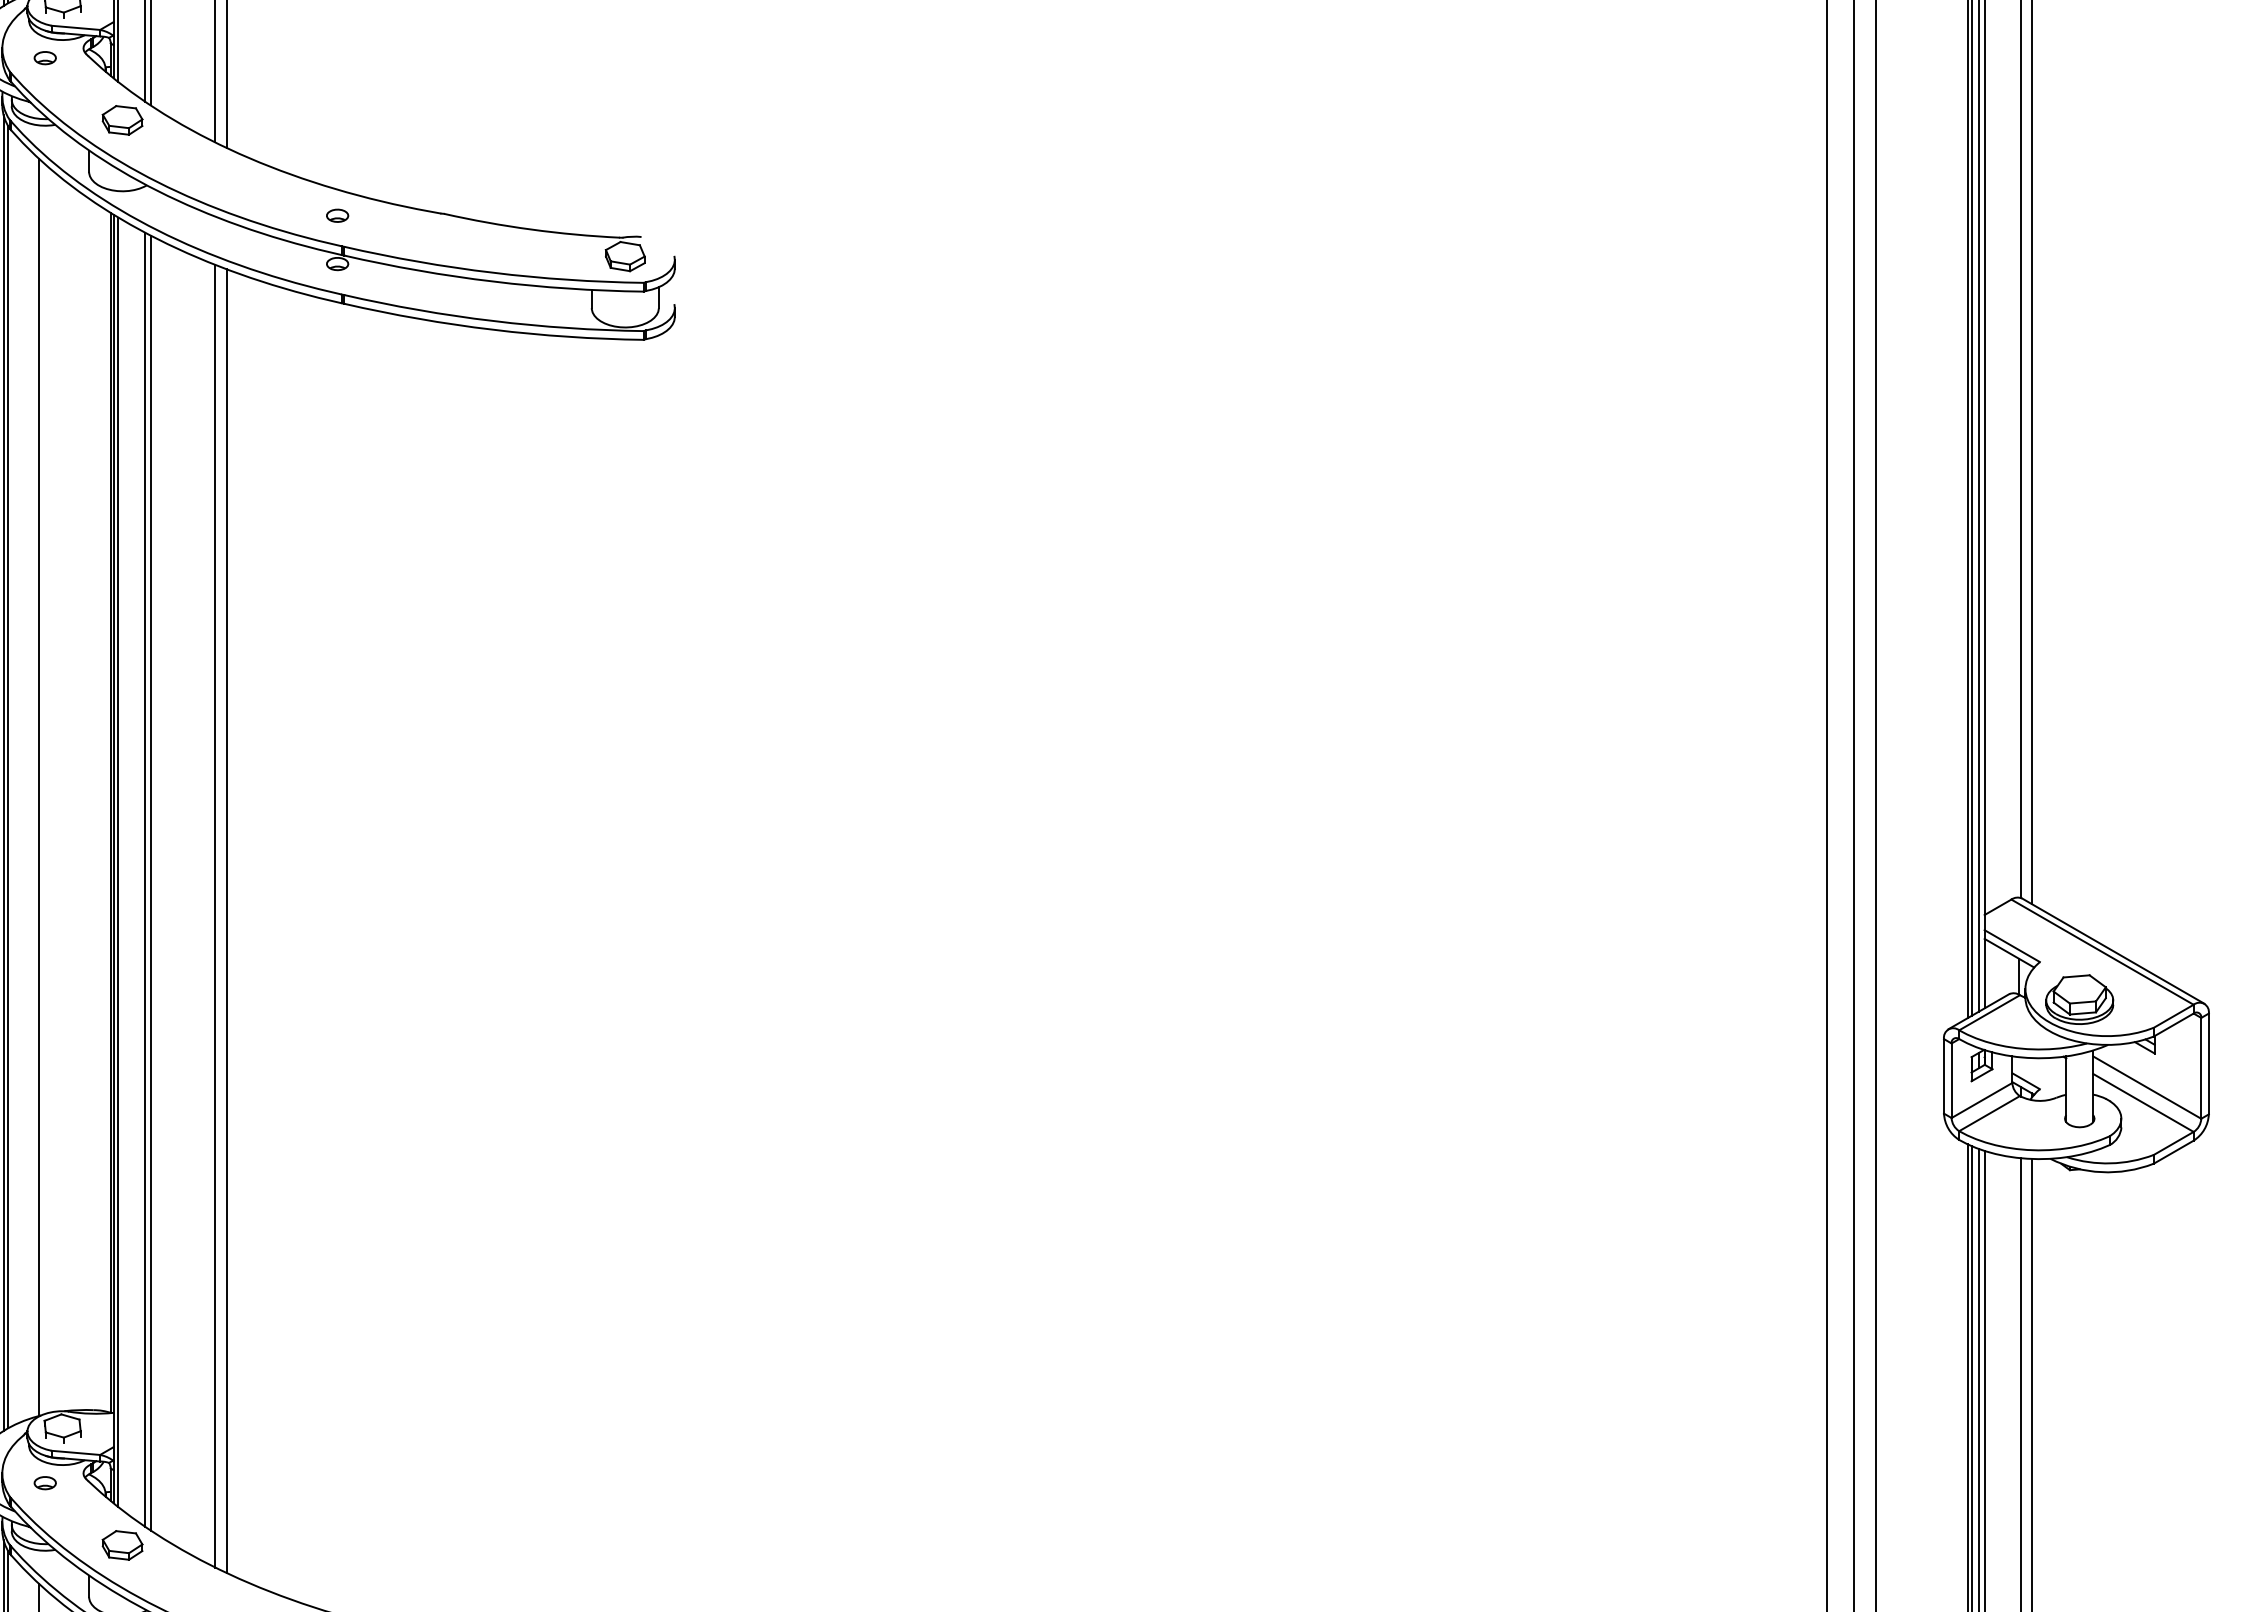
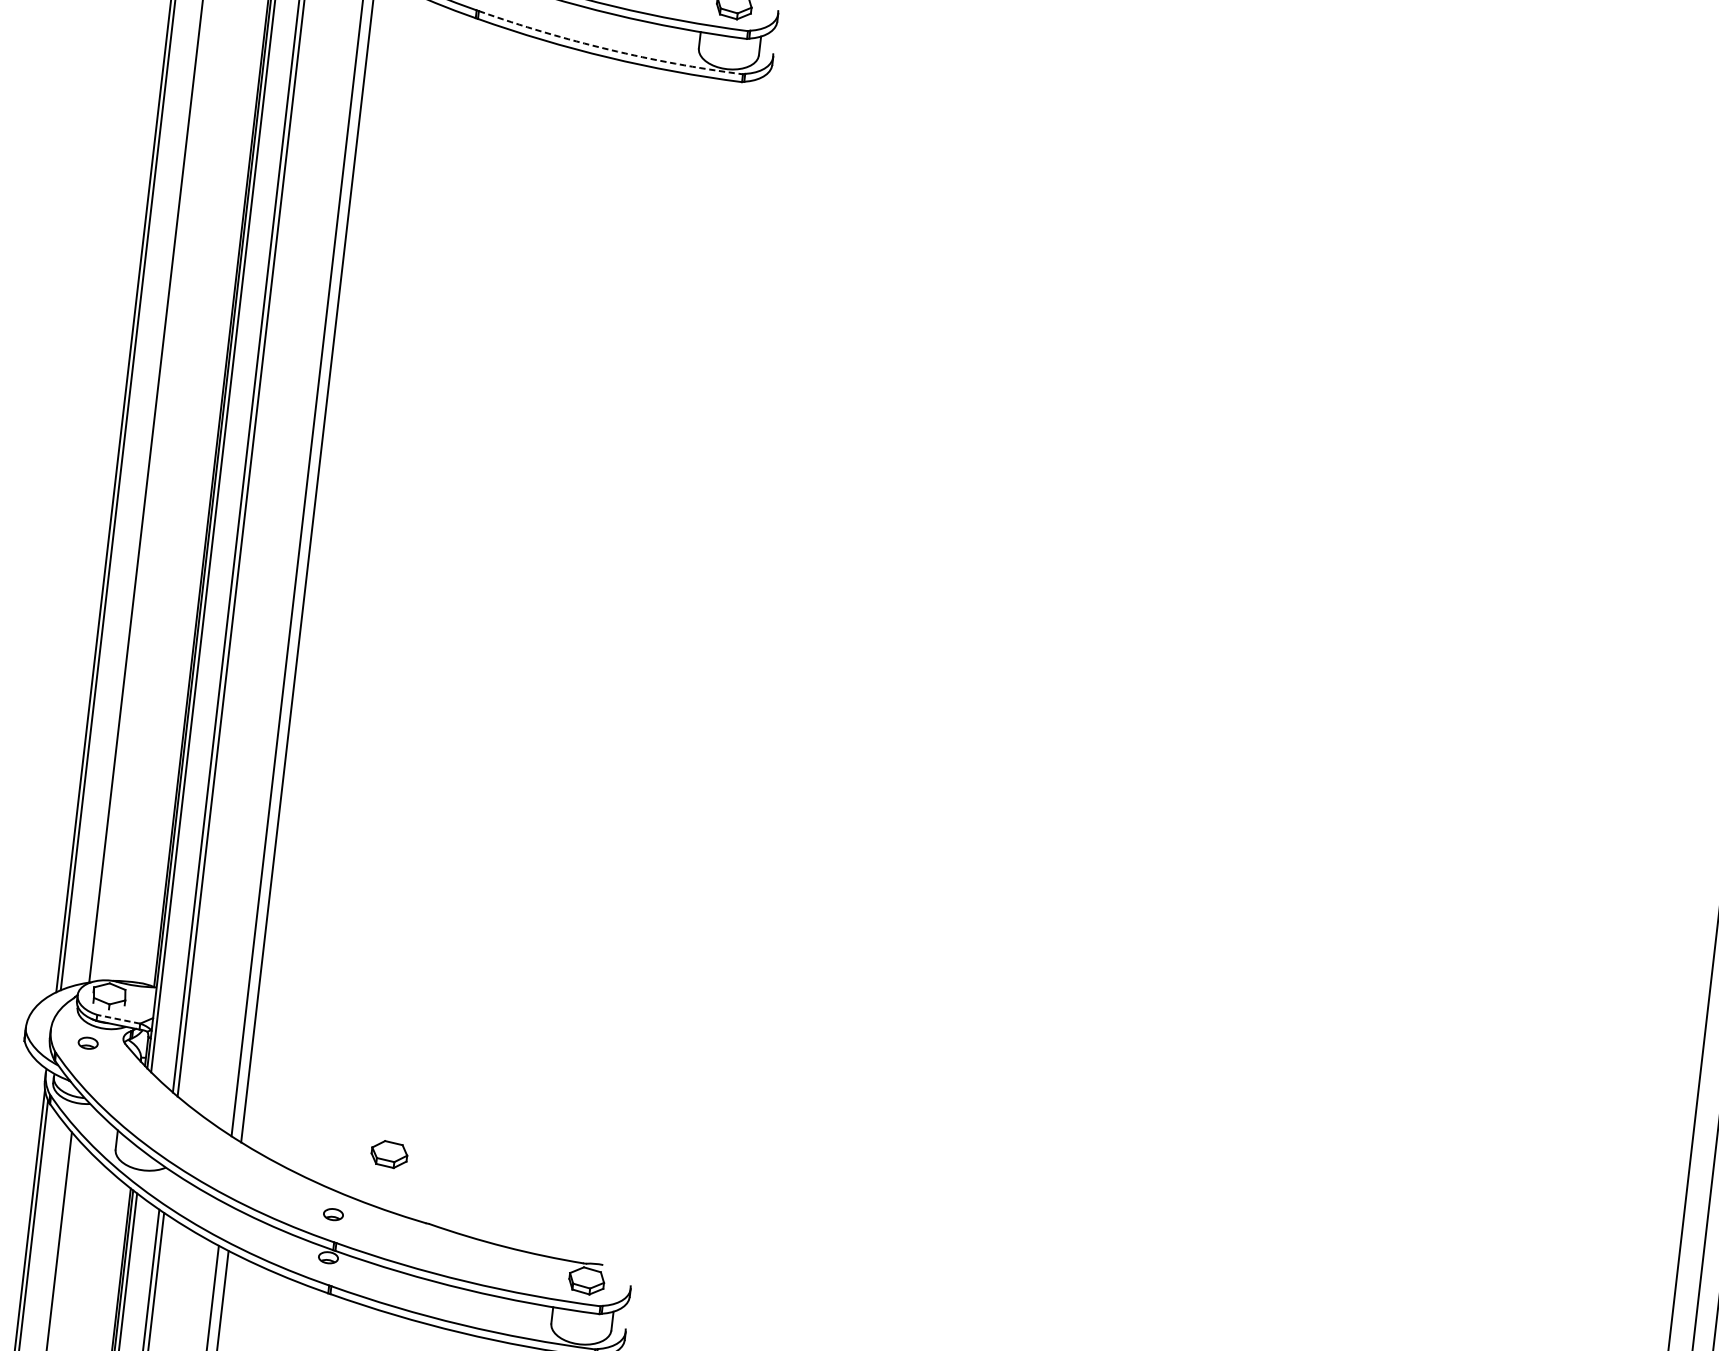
arc: (493, 321) -> (609, 50), solid -> dashed
line: (75, 1452) -> (118, 1018), solid -> dashed
part: (122, 1545) -> (389, 1154), moved

